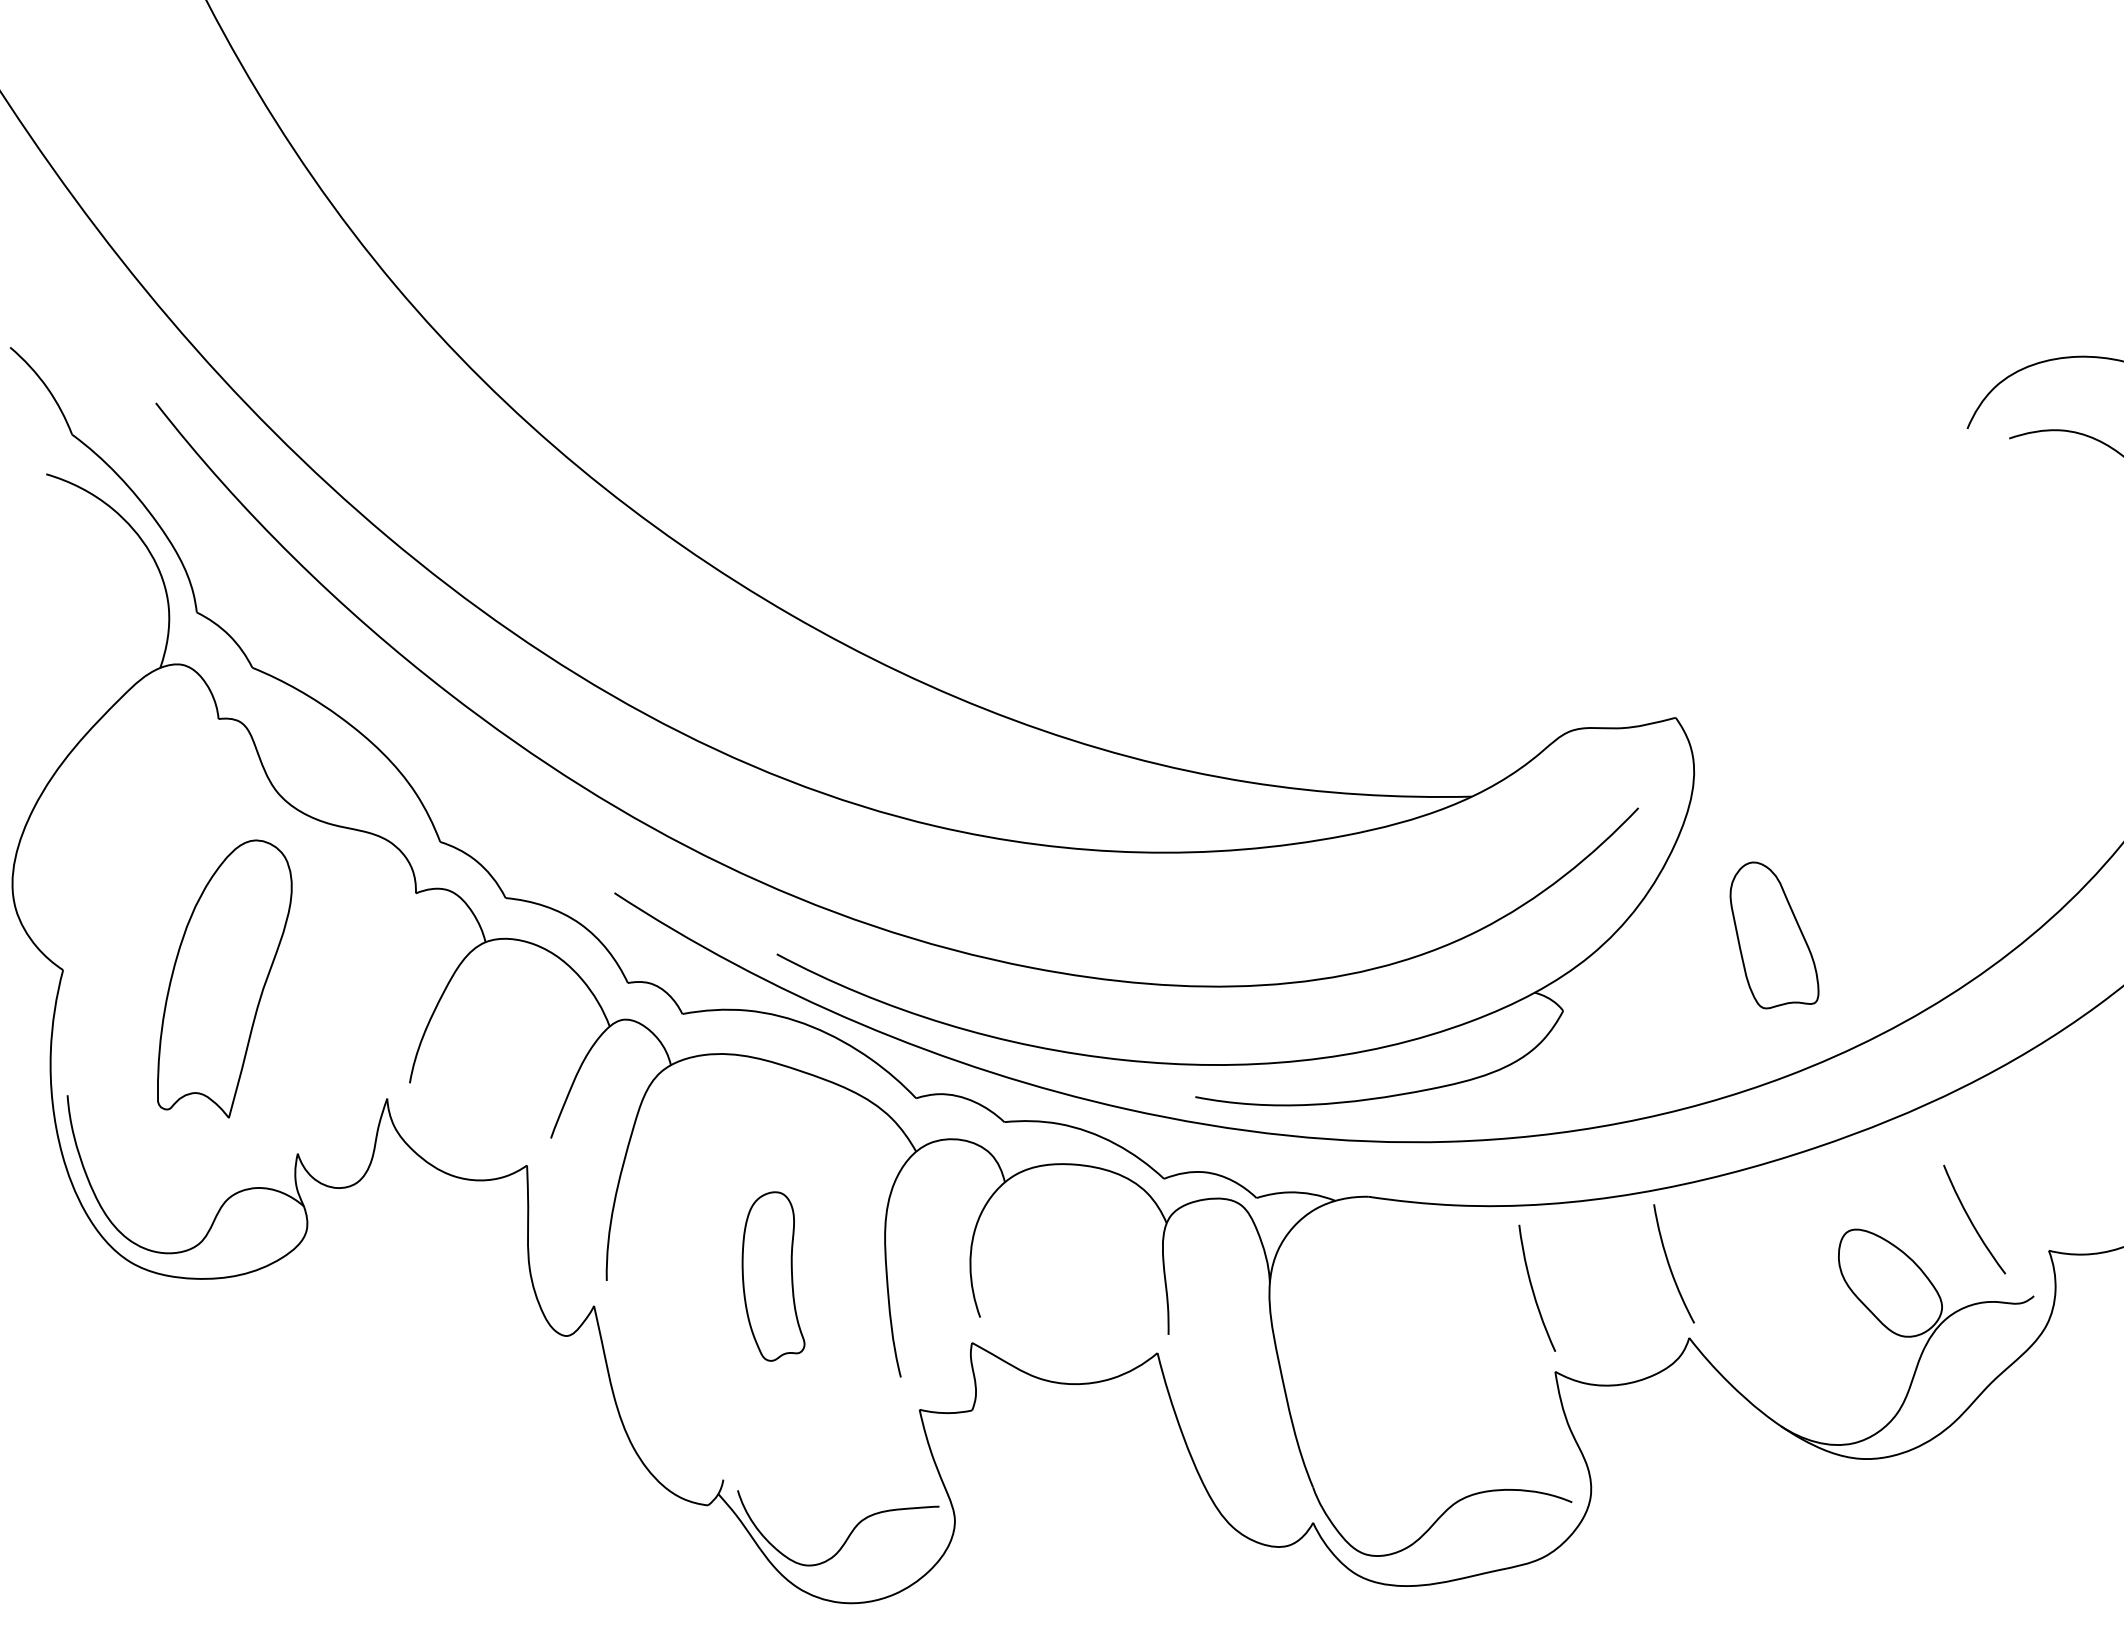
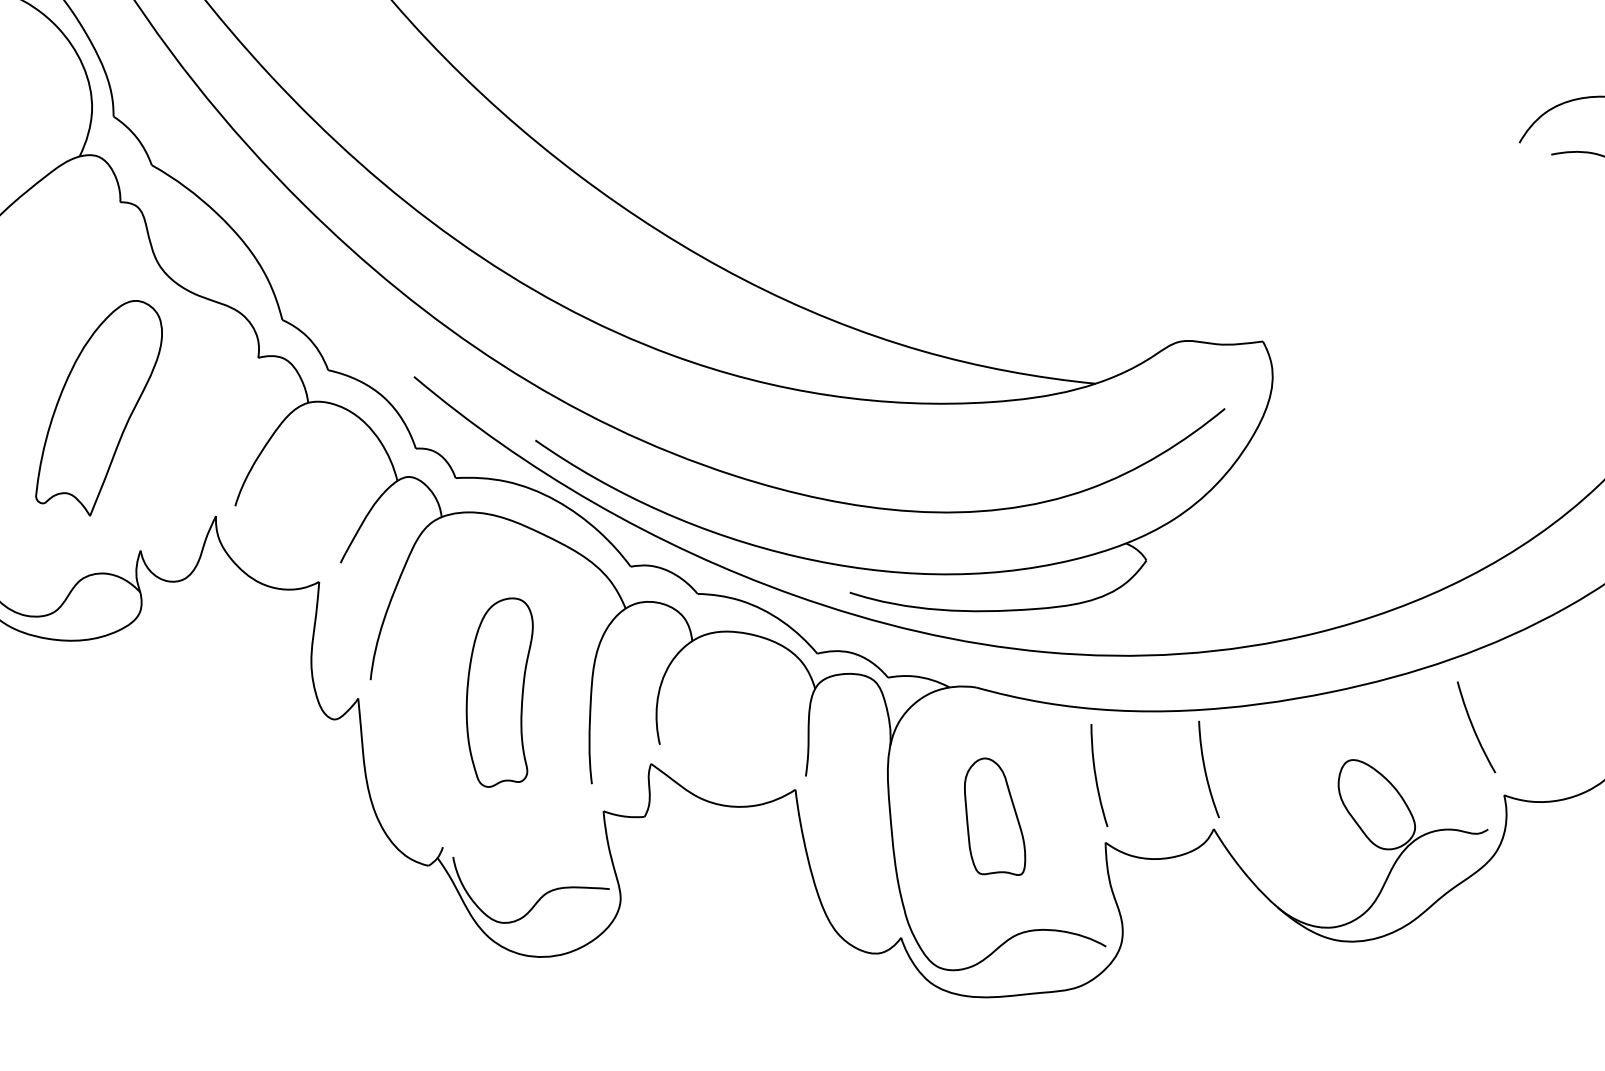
part: (1774, 935) -> (995, 817), moved
curve: (1972, 1221) -> (1474, 728), moved
part: (773, 1276) -> (501, 692), size x1.43

